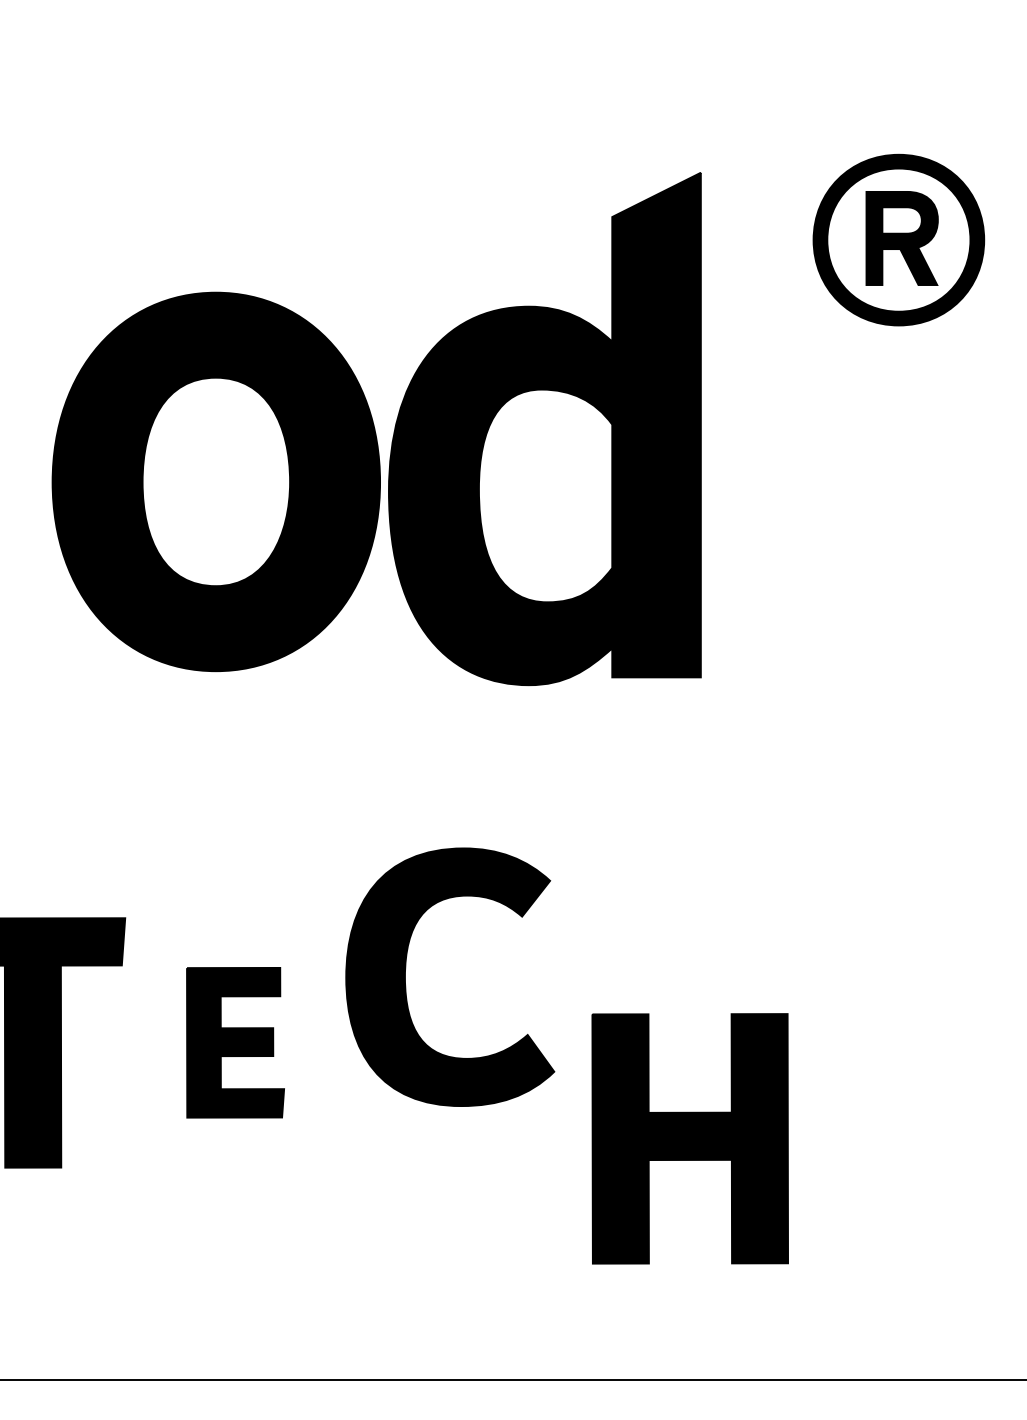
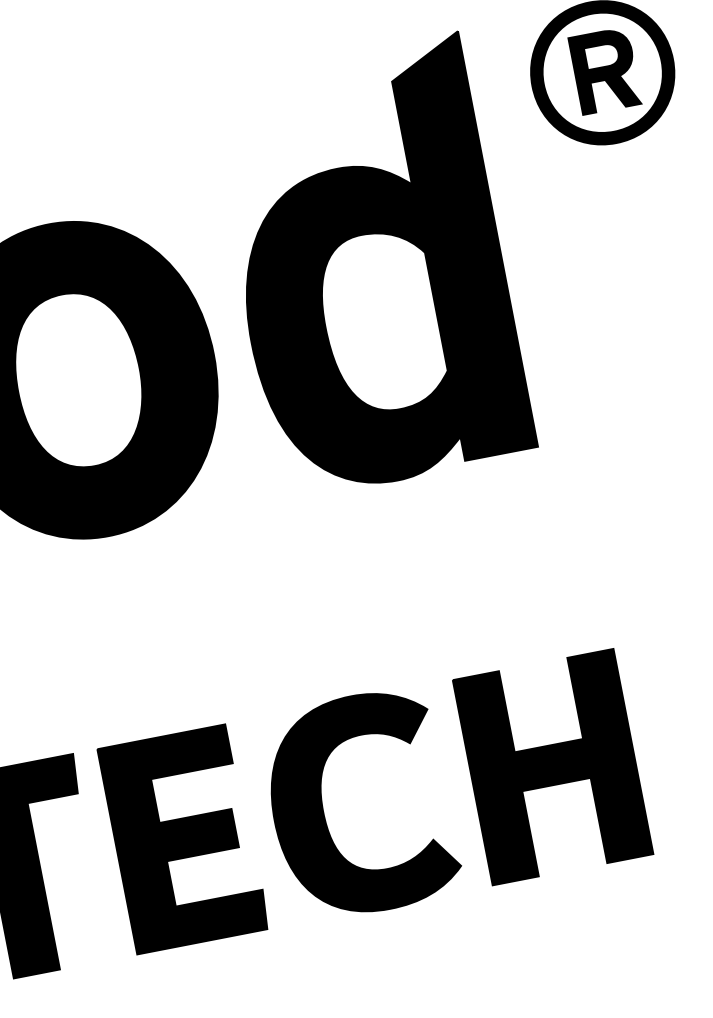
part: (544, 429) -> (369, 267), moved
part: (406, 968) -> (323, 804), moved
part: (235, 1042) -> (183, 838), size x1.67
part: (689, 1138) -> (552, 766), moved

